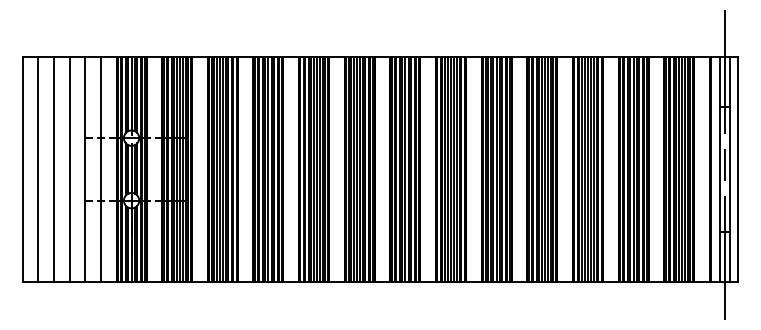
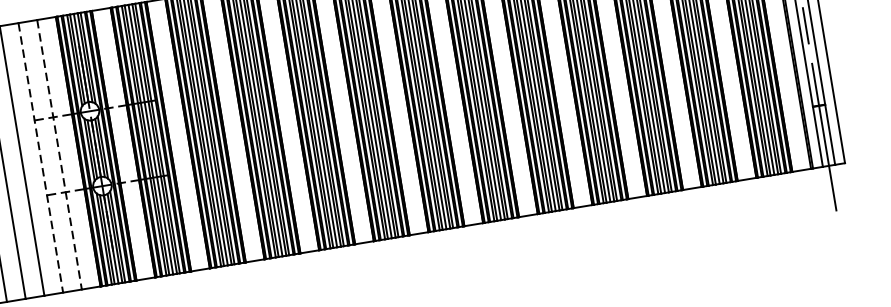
line: (85, 169) -> (41, 157), solid -> dashed
line: (100, 169) -> (59, 154), solid -> dashed

